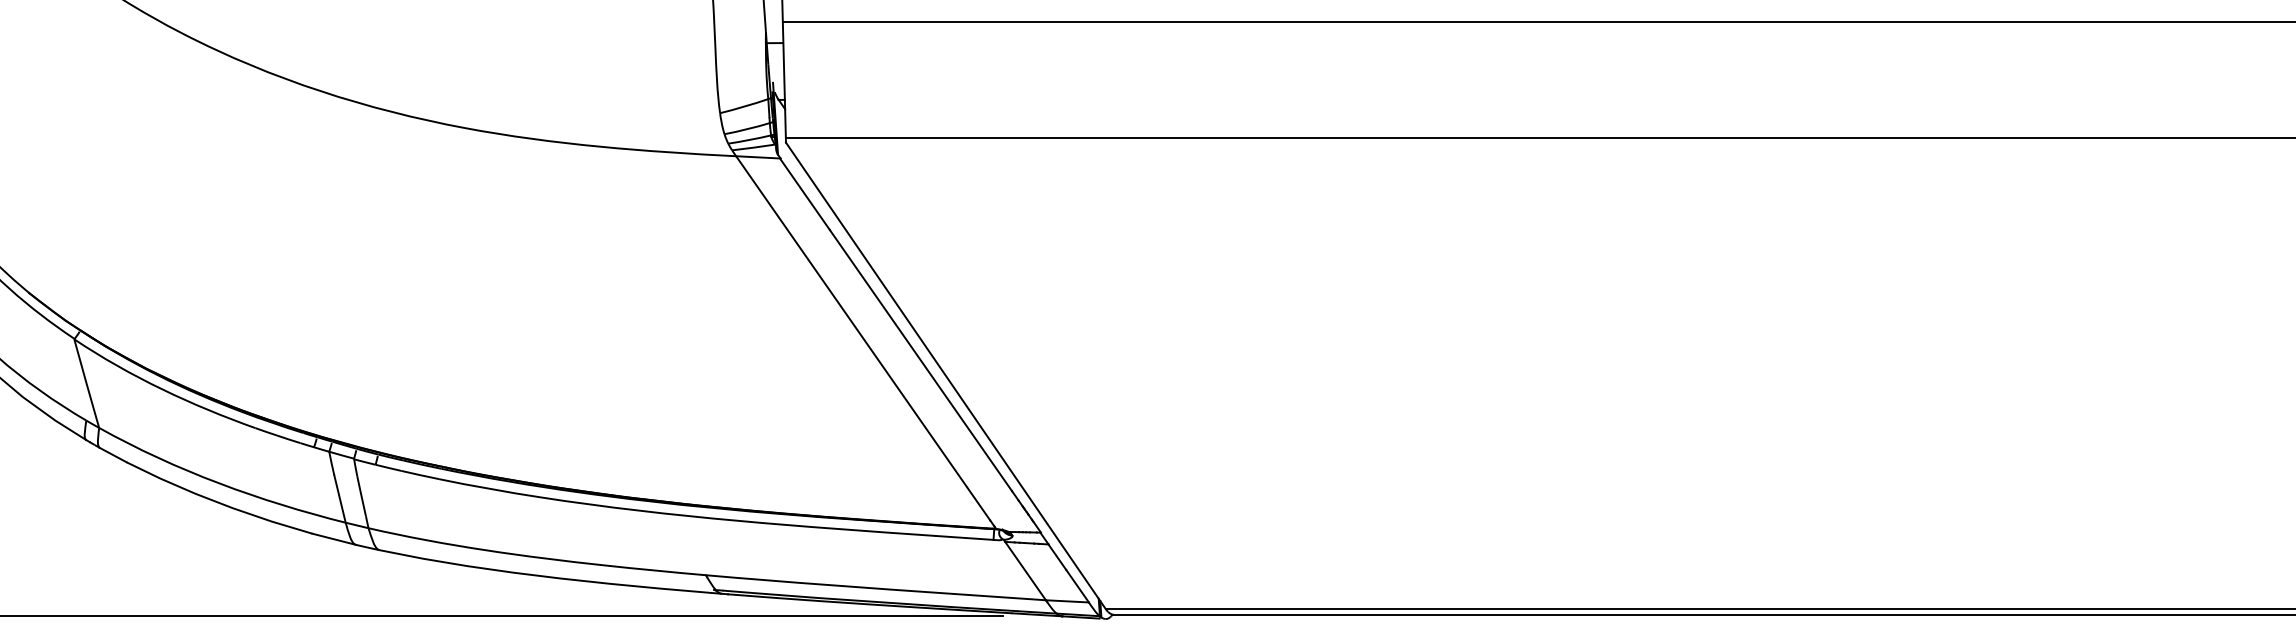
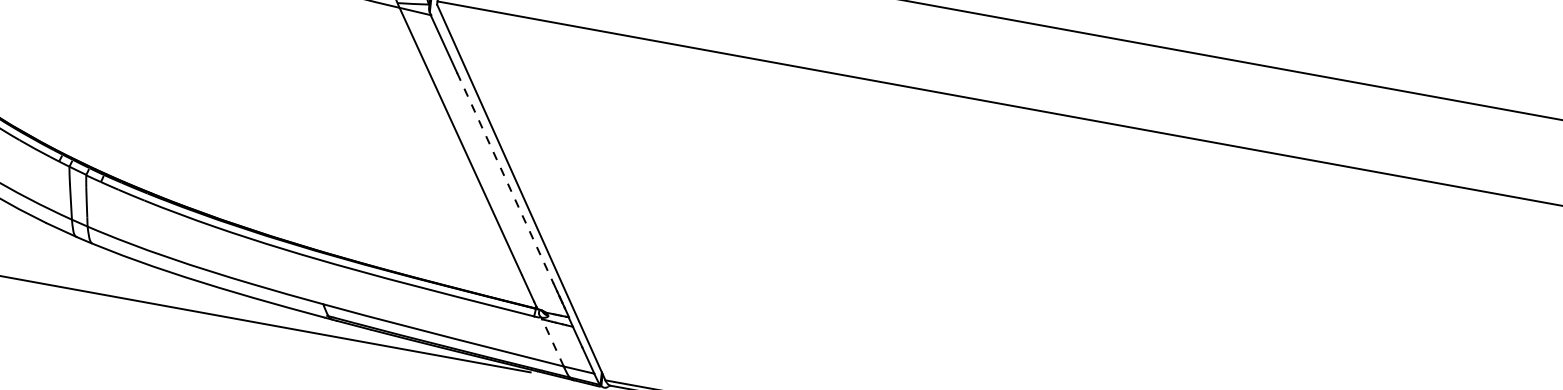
line: (921, 360) -> (505, 178), solid -> dashed
line: (1025, 571) -> (552, 343), solid -> dashed

